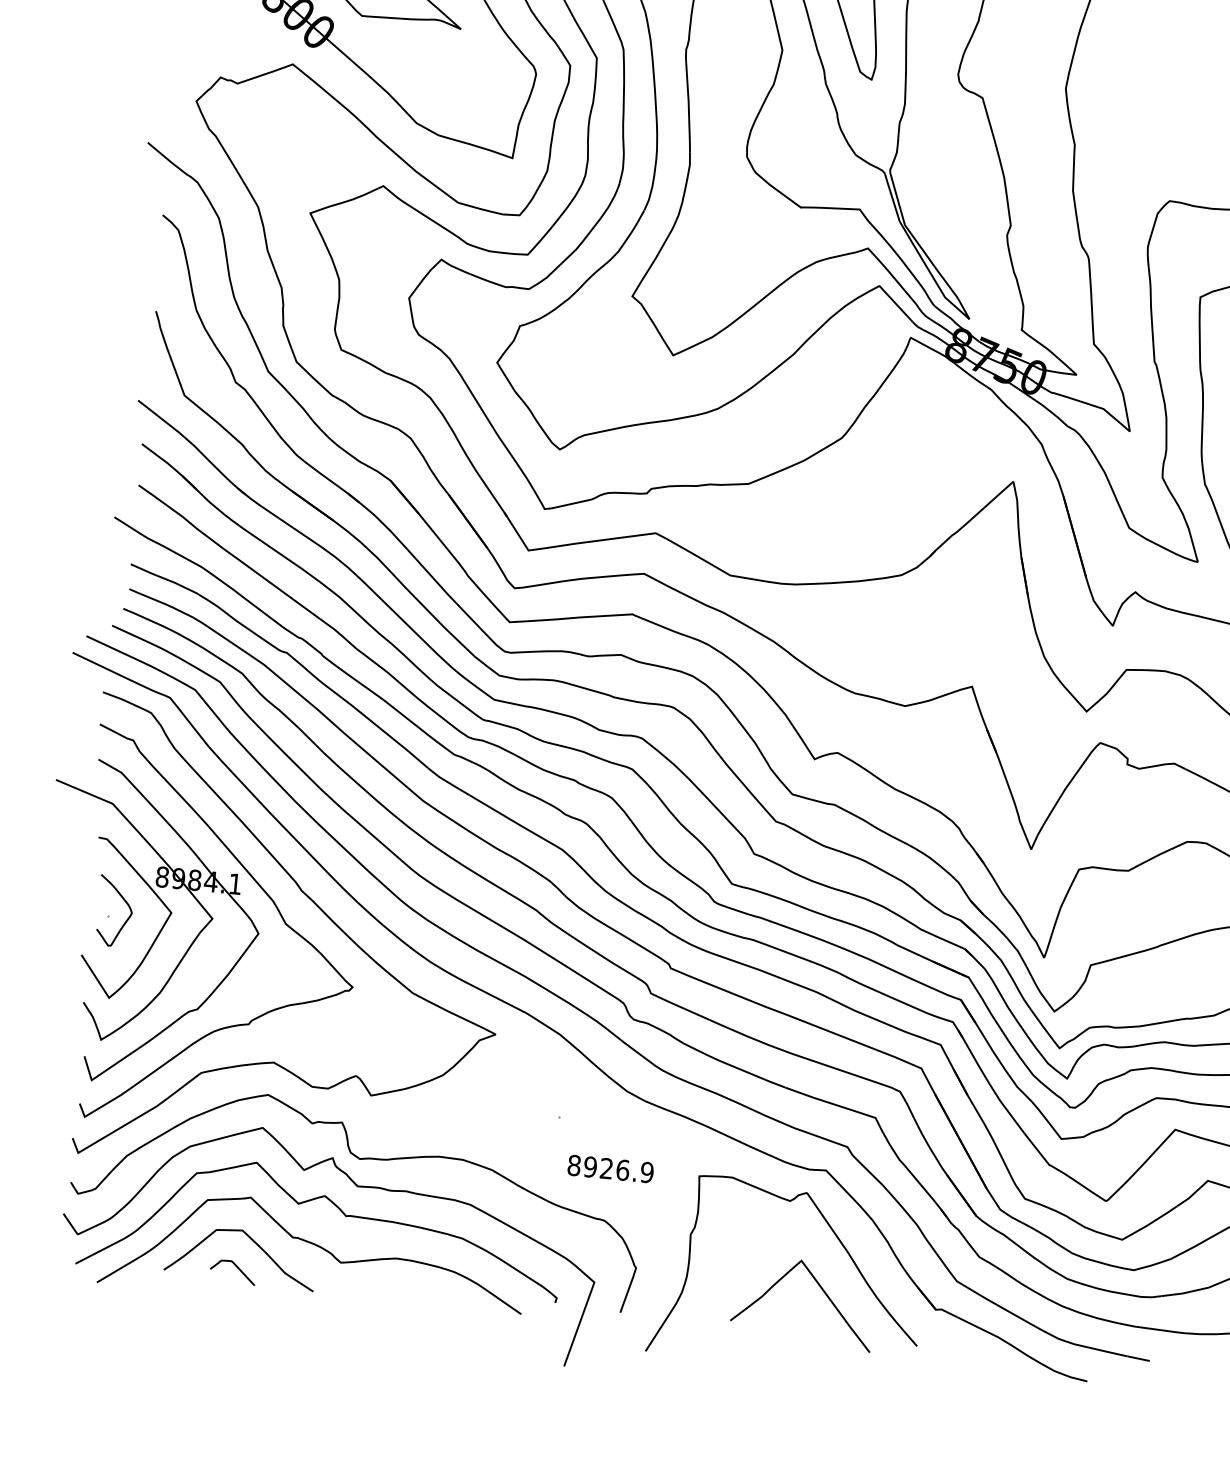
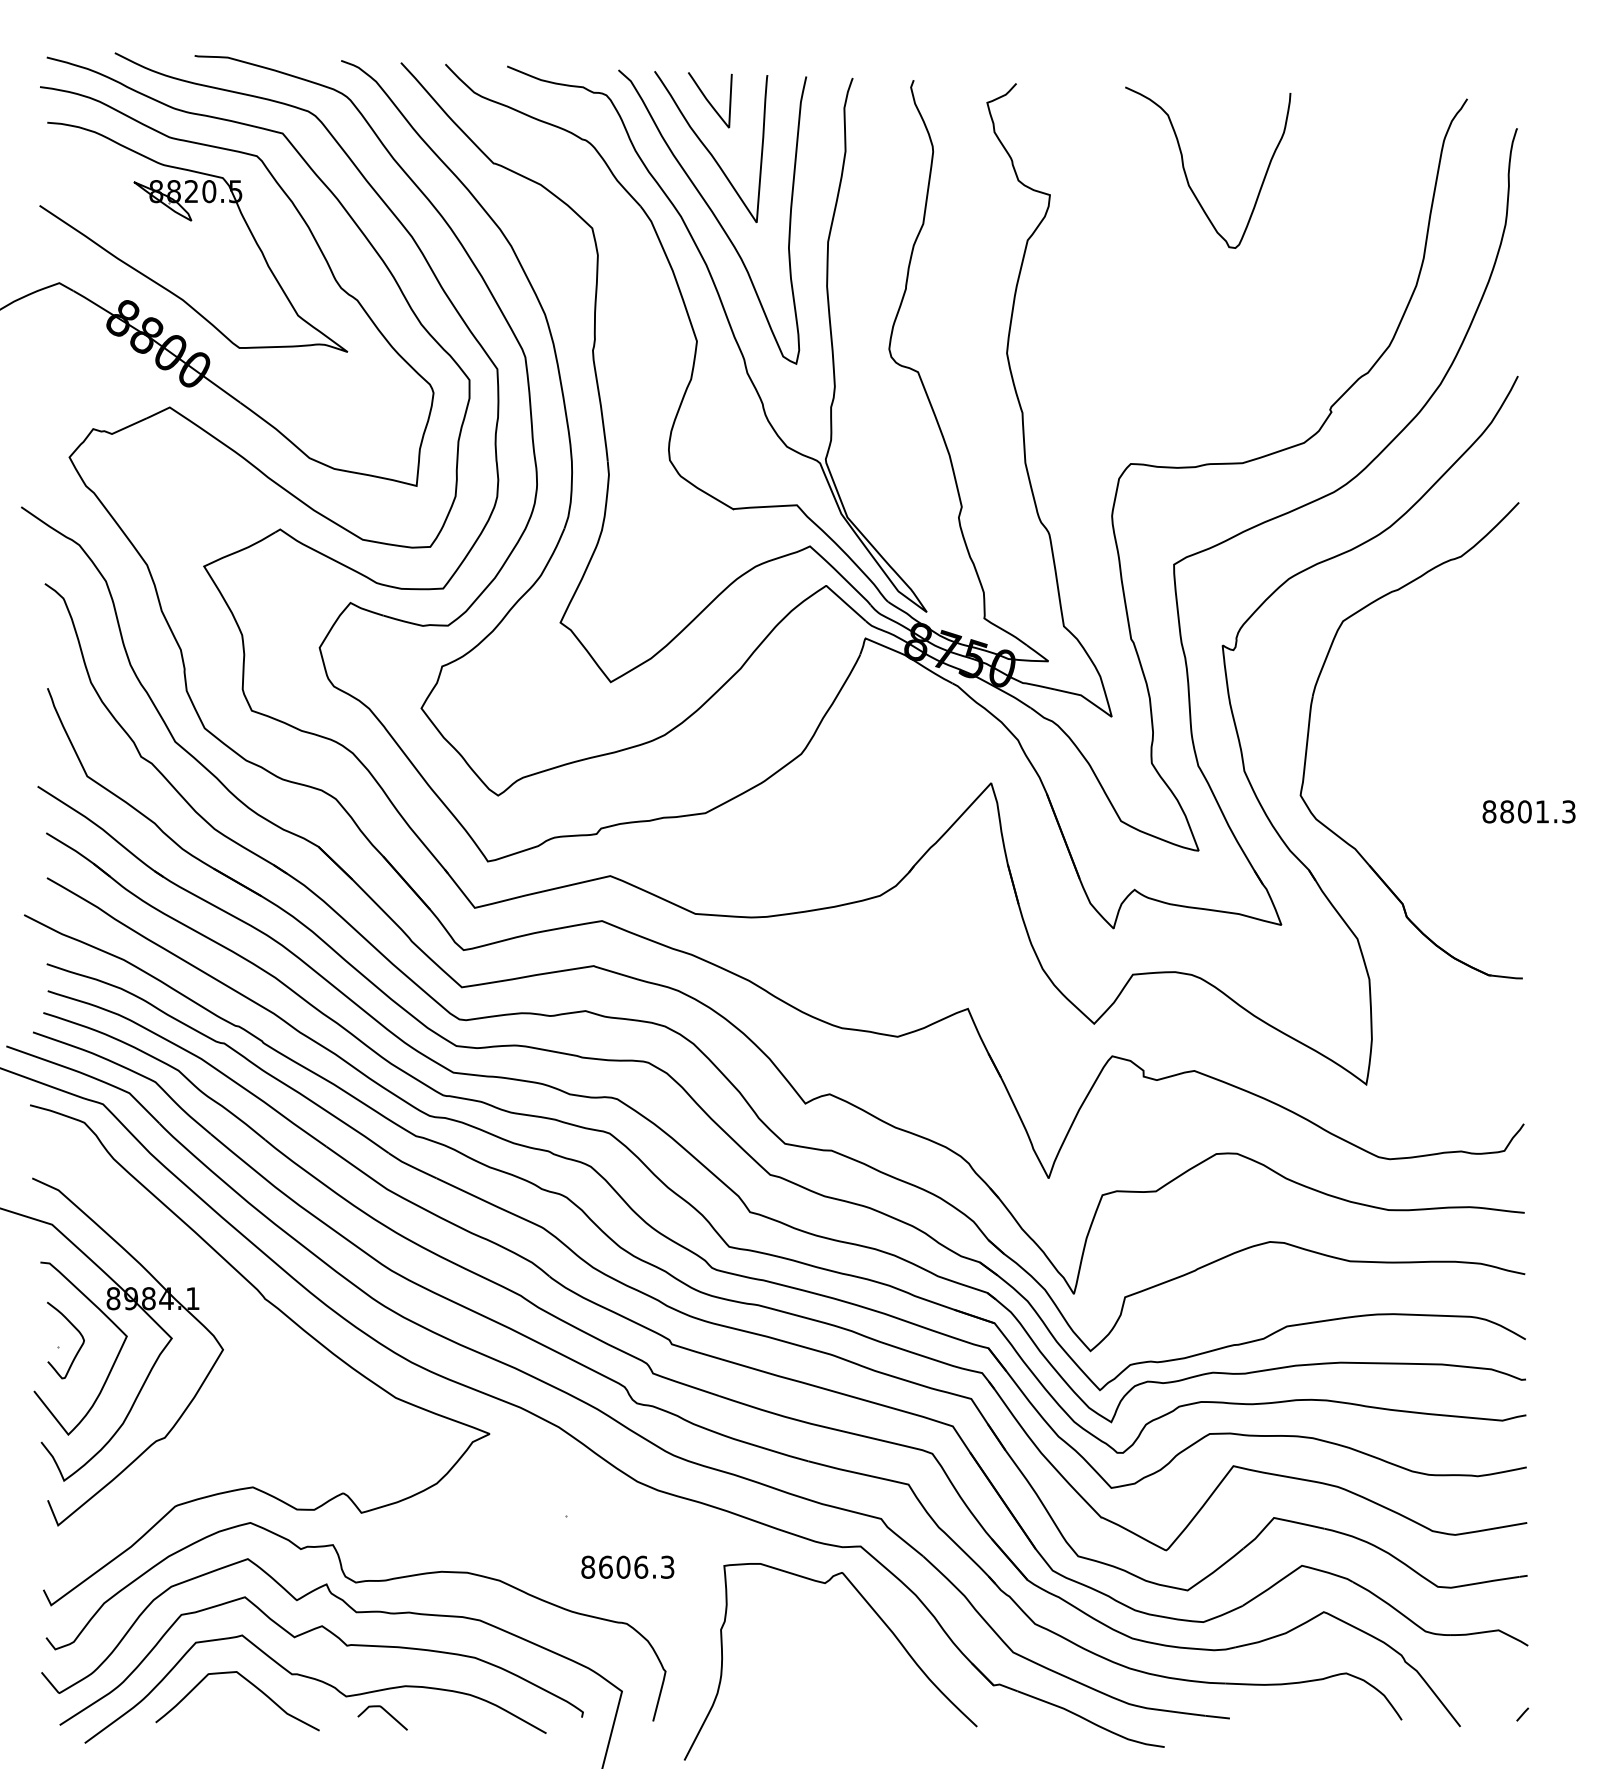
curve: (262, 890) -> (222, 1302), removed
text: (618, 1169) -> (636, 1566), 8926.9 -> 8606.3
curve: (235, 1266) -> (384, 1711), moved
curve: (822, 1291) -> (869, 1677), removed

